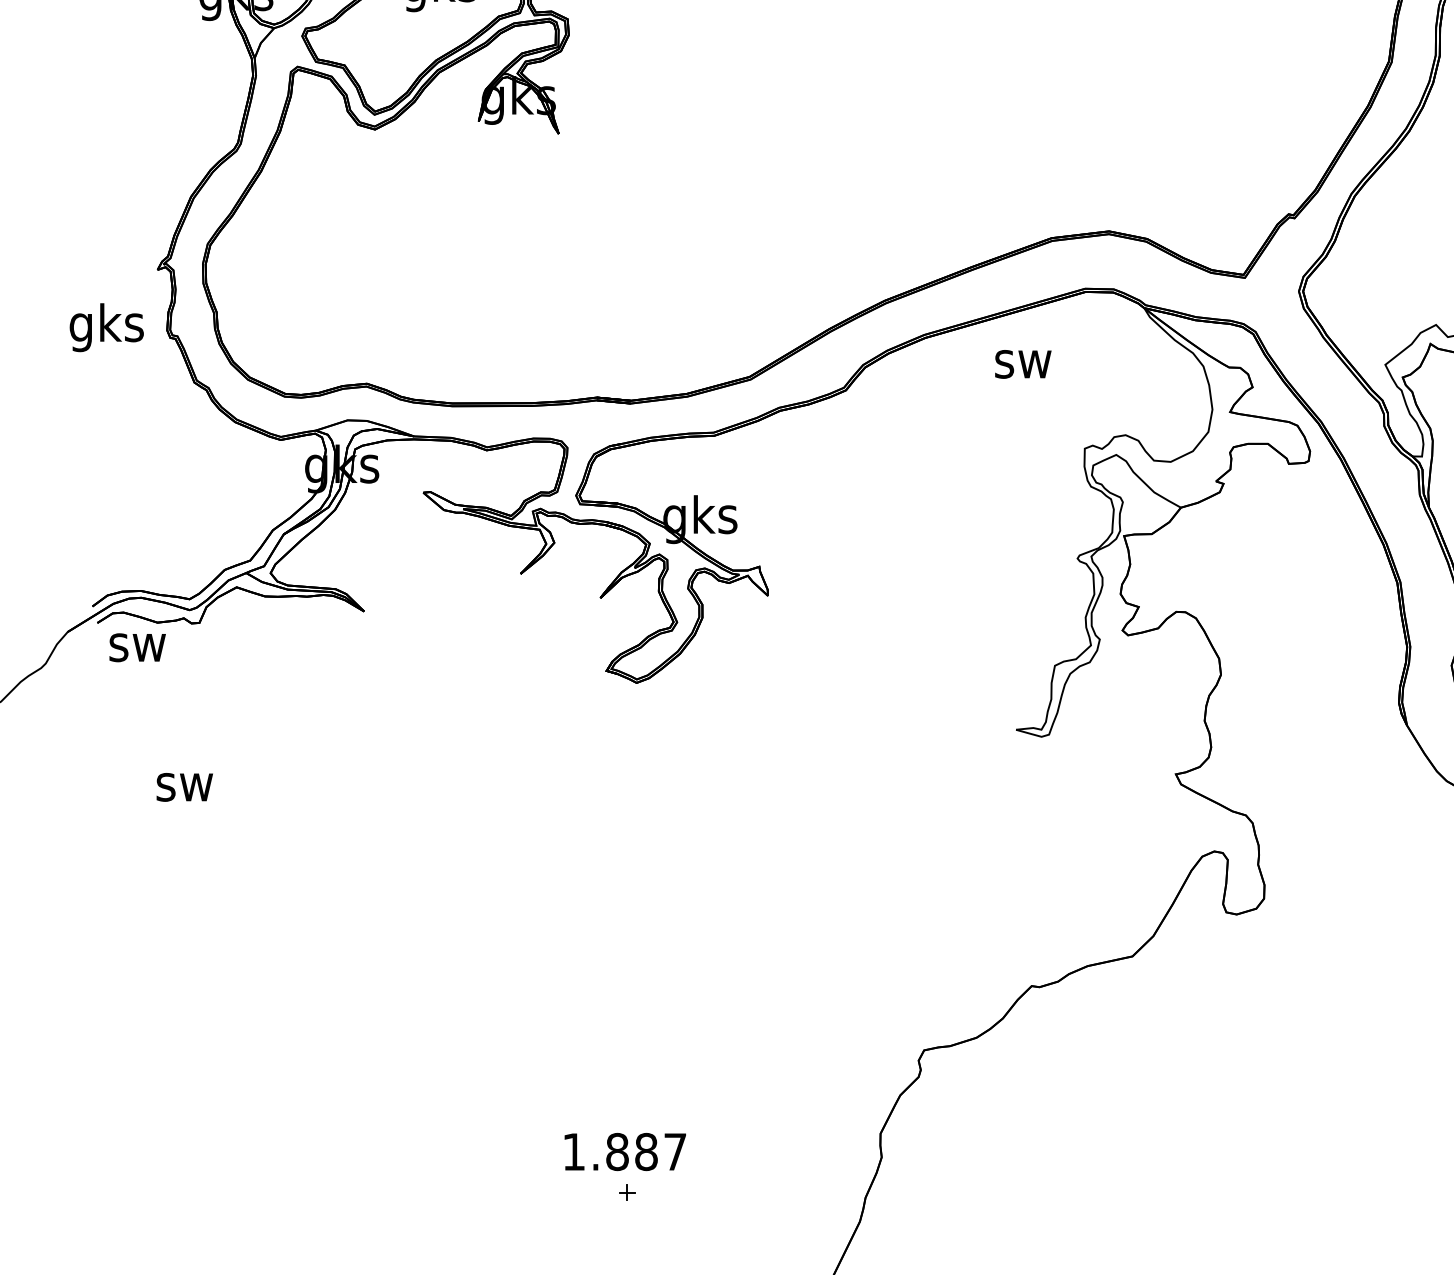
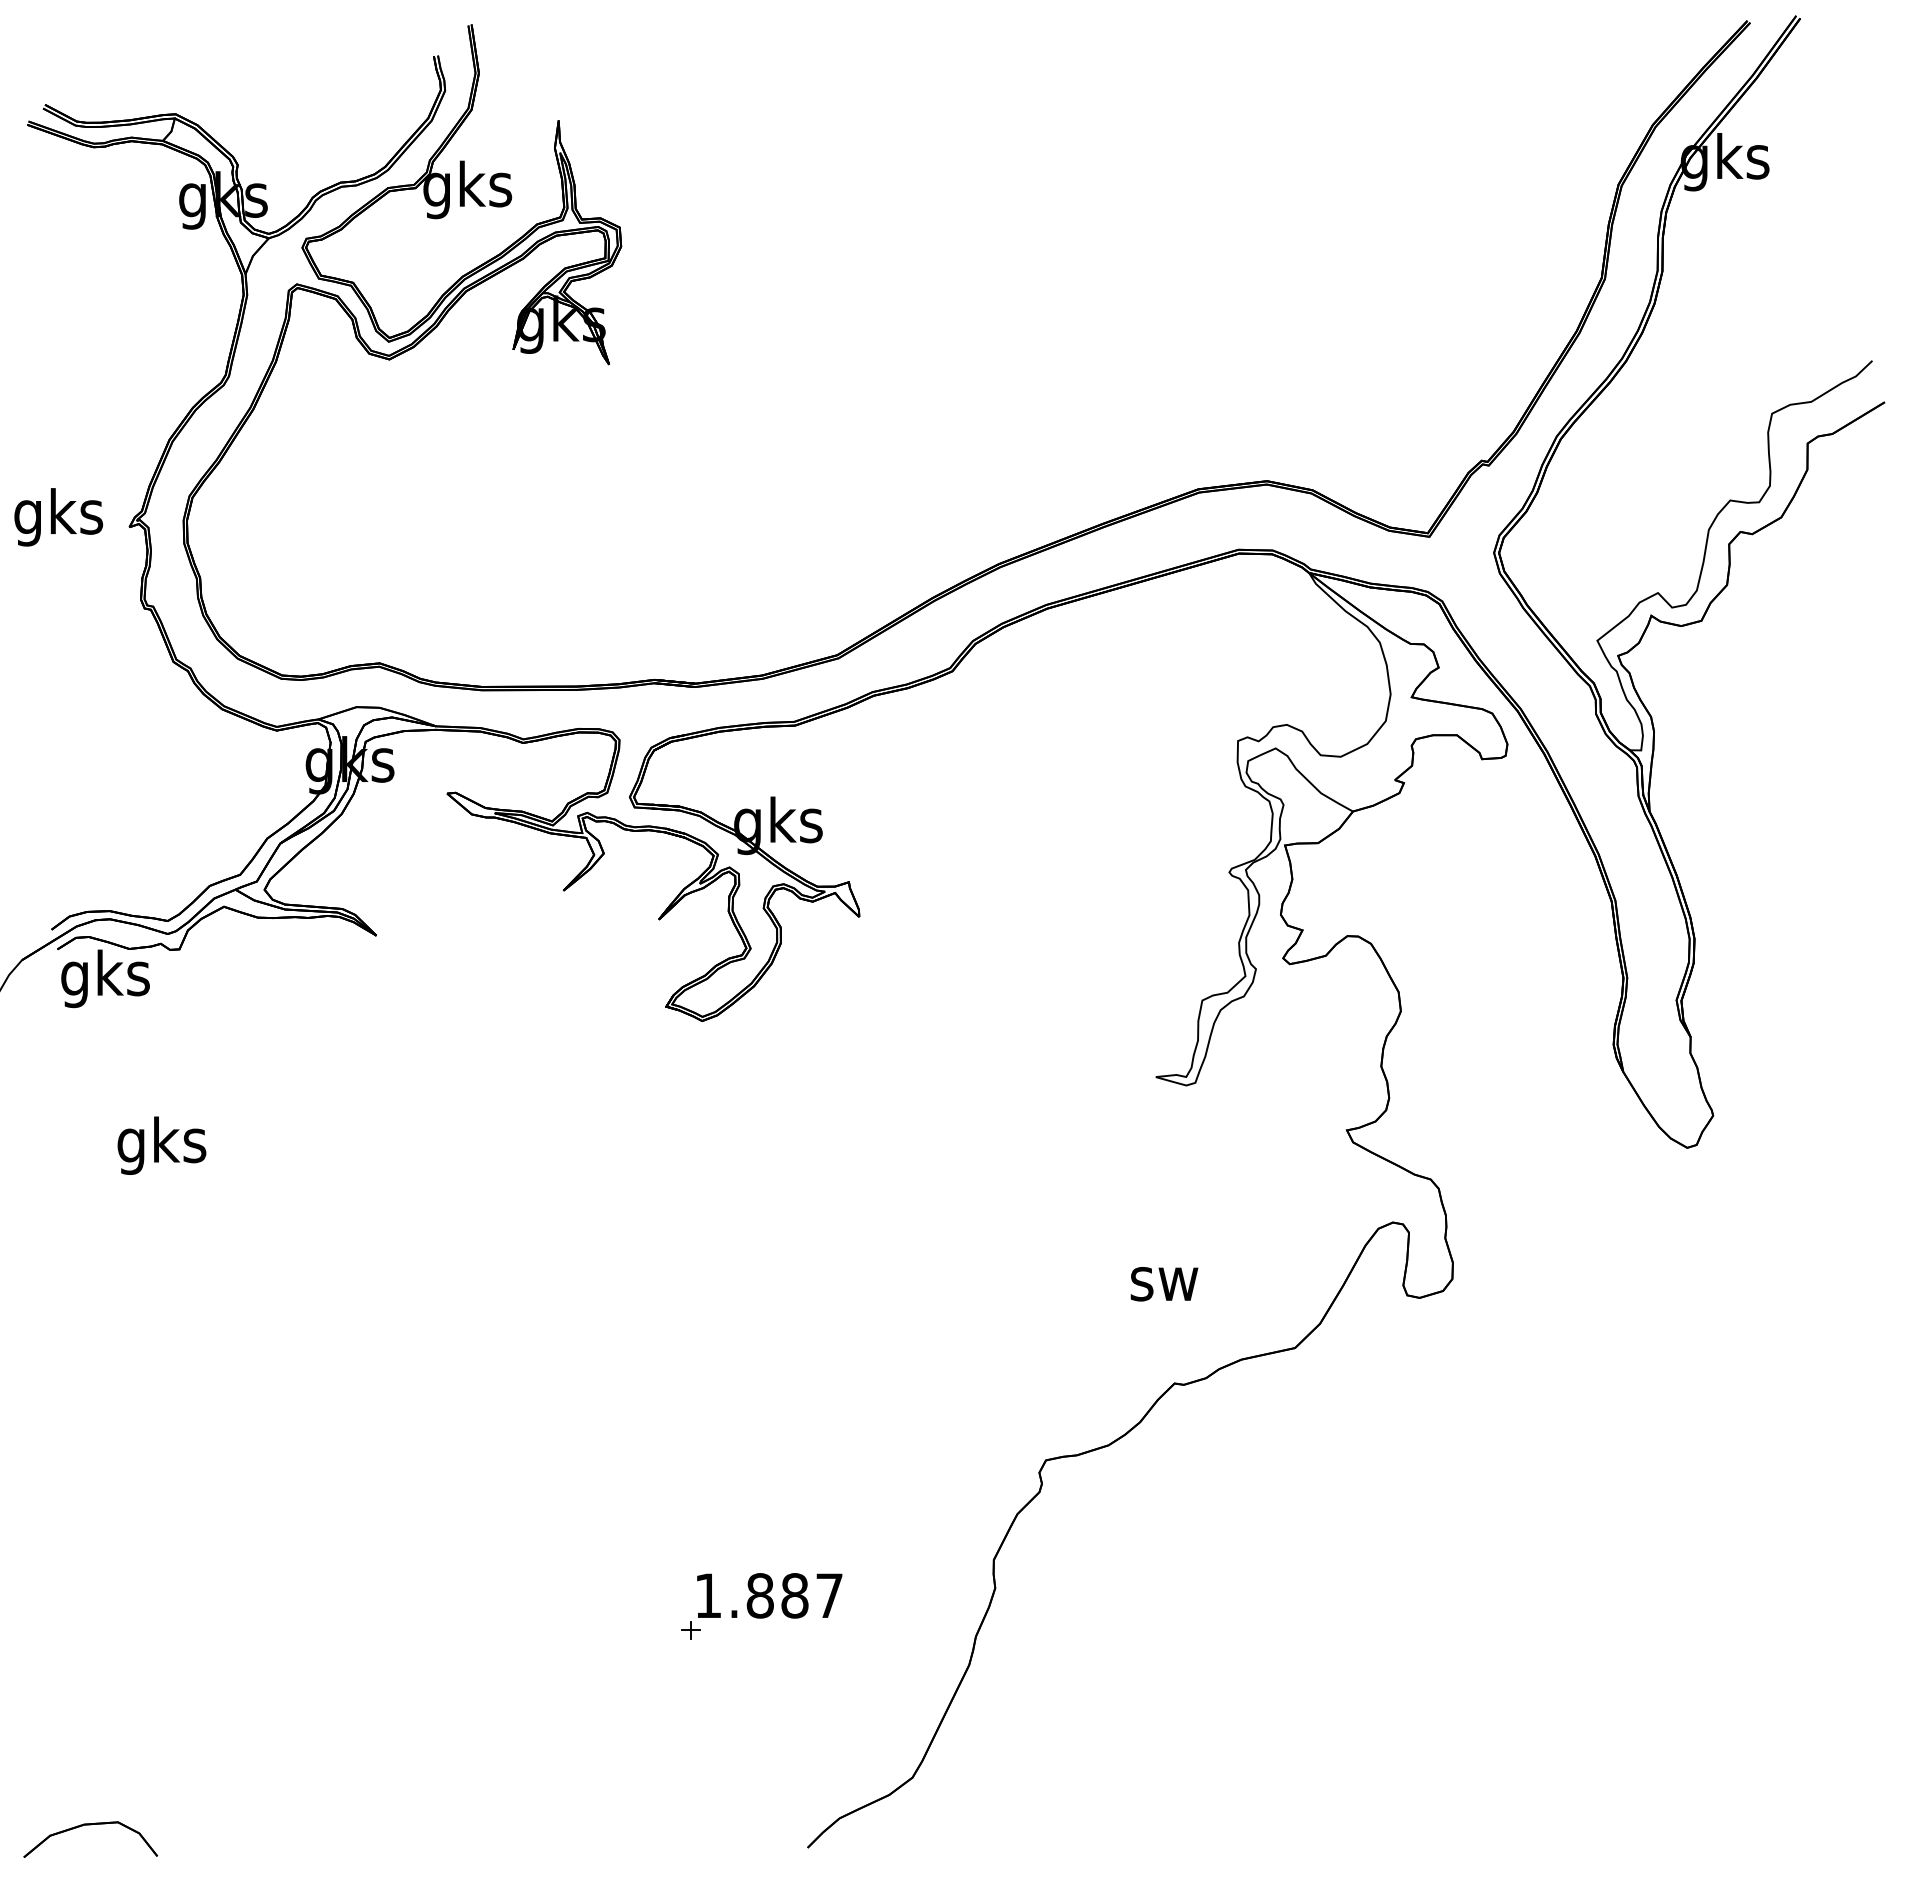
text: (106, 327) -> (58, 517), moved
text: (1023, 364) -> (1164, 1284), moved
text: (137, 647) -> (105, 978), sw -> gks
text: (184, 787) -> (161, 1145), sw -> gks
text: (625, 1151) -> (769, 1595), moved

